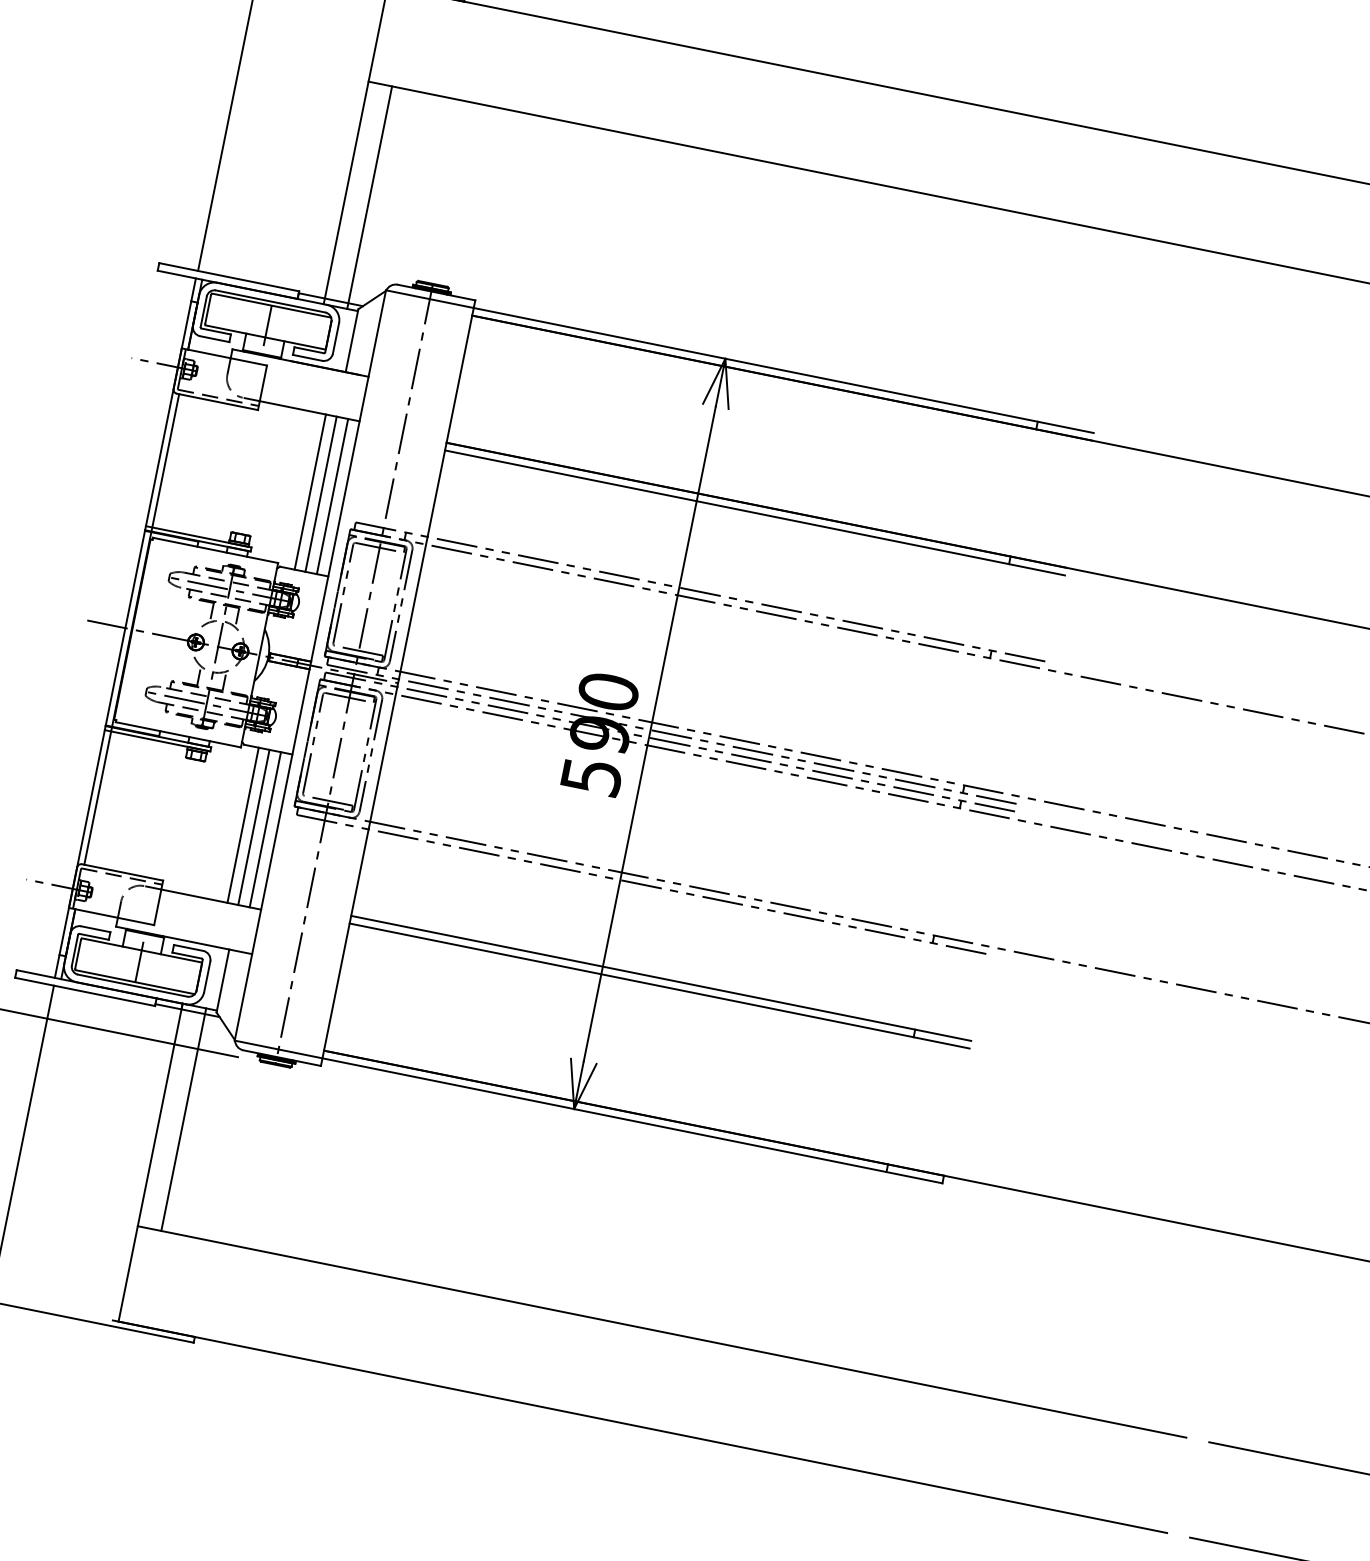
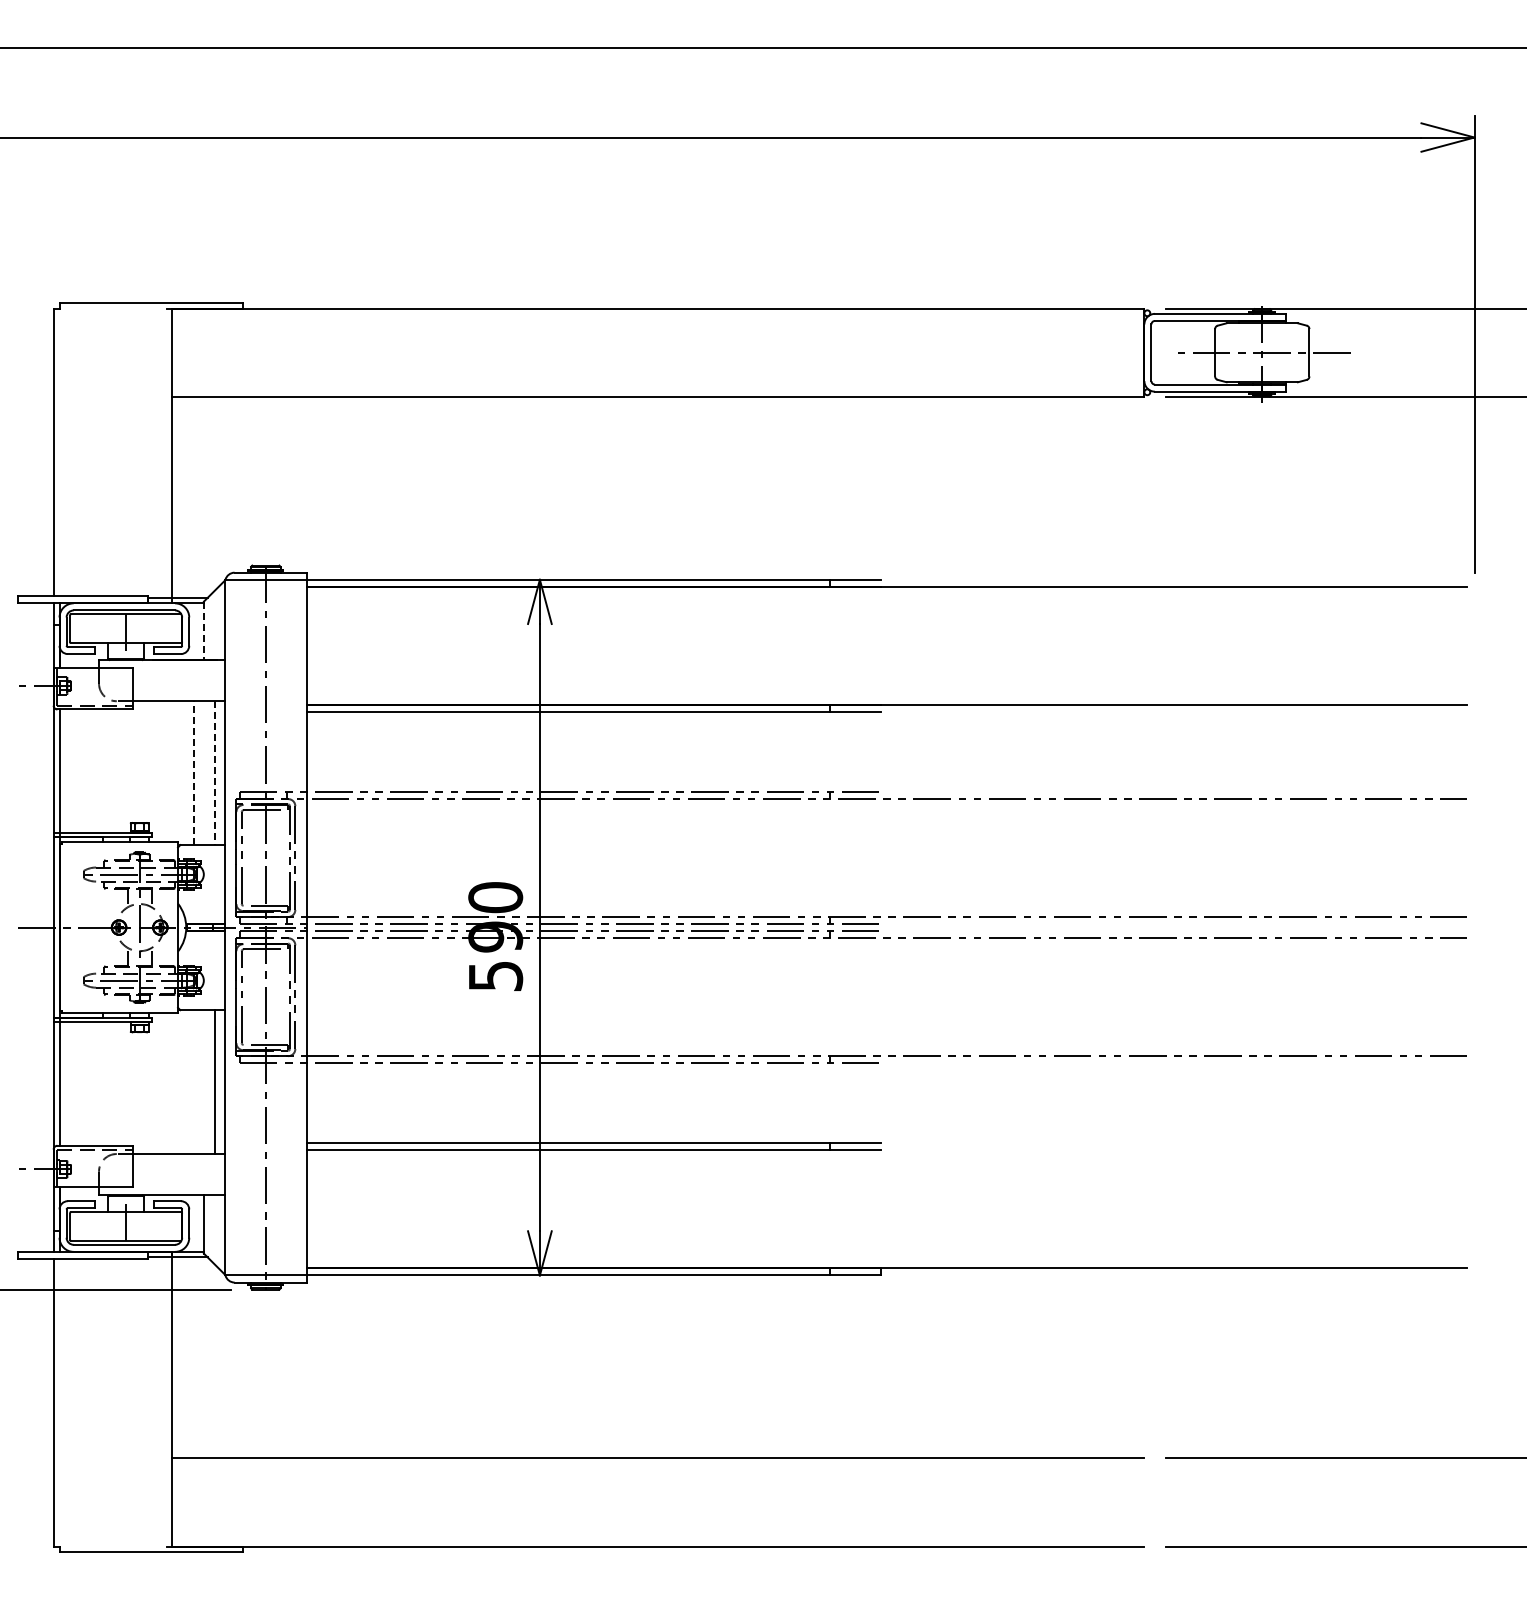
line: (369, 197) -> (193, 500), removed
line: (351, 341) -> (203, 631), solid -> dashed
line: (309, 492) -> (193, 773), solid -> dashed
line: (320, 494) -> (203, 773), removed
line: (332, 496) -> (214, 773), solid -> dashed
line: (242, 825) -> (193, 1082), removed
line: (253, 827) -> (203, 1082), removed
line: (183, 1118) -> (193, 1354), removed

